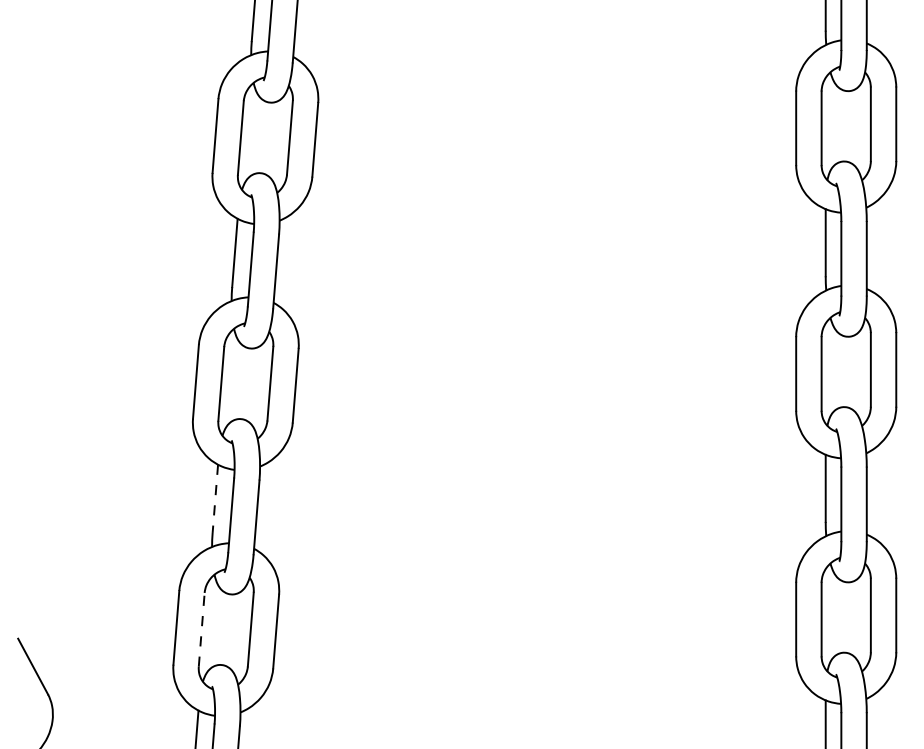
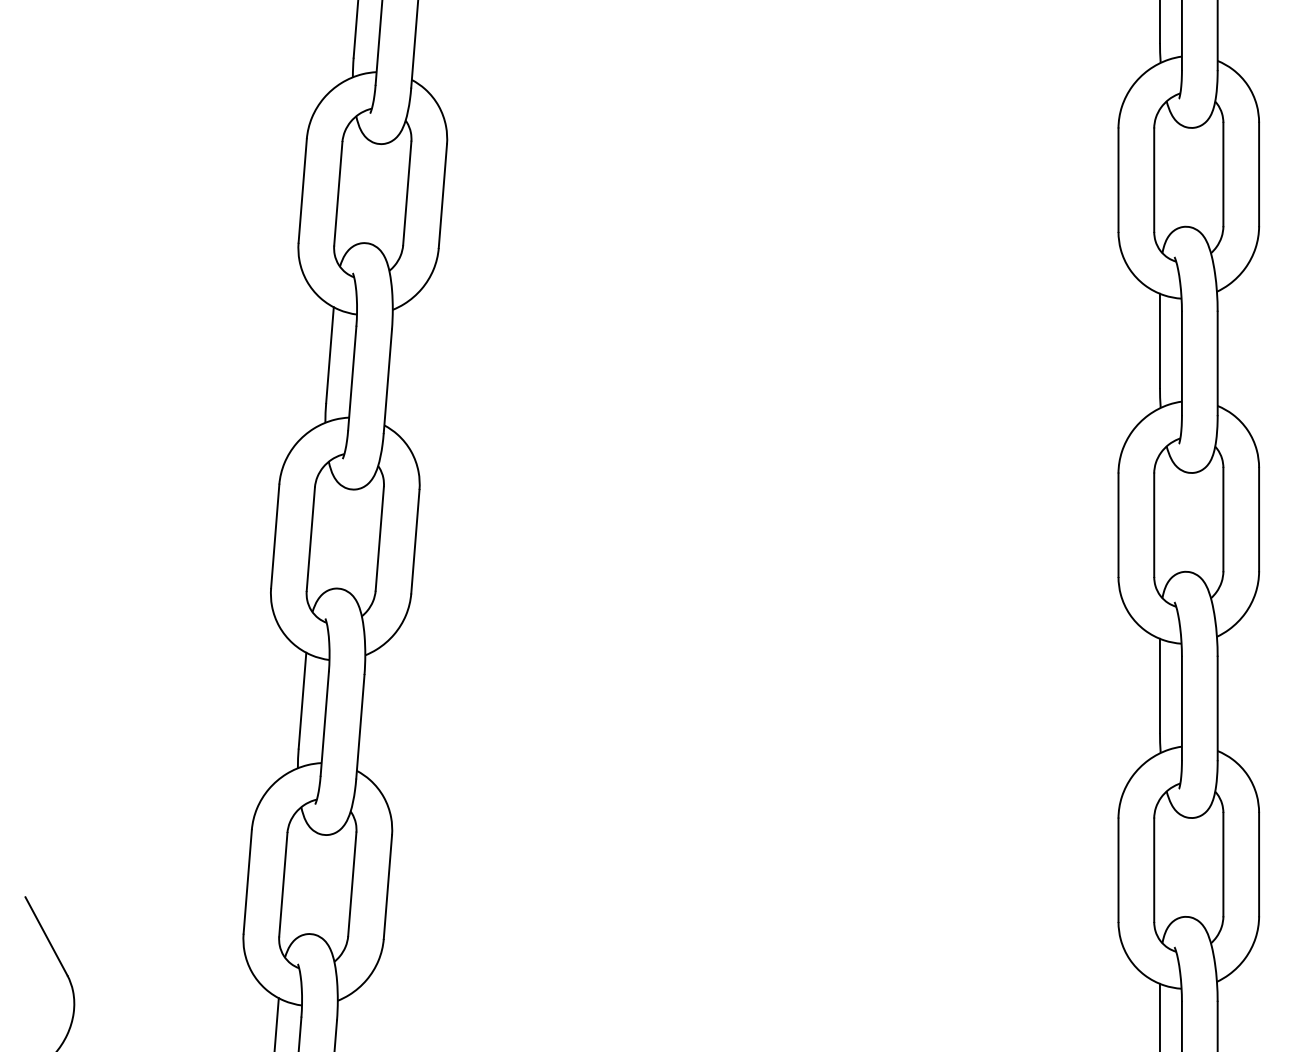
line: (215, 499) -> (302, 701), dashed -> solid
line: (201, 629) -> (283, 884), dashed -> solid

